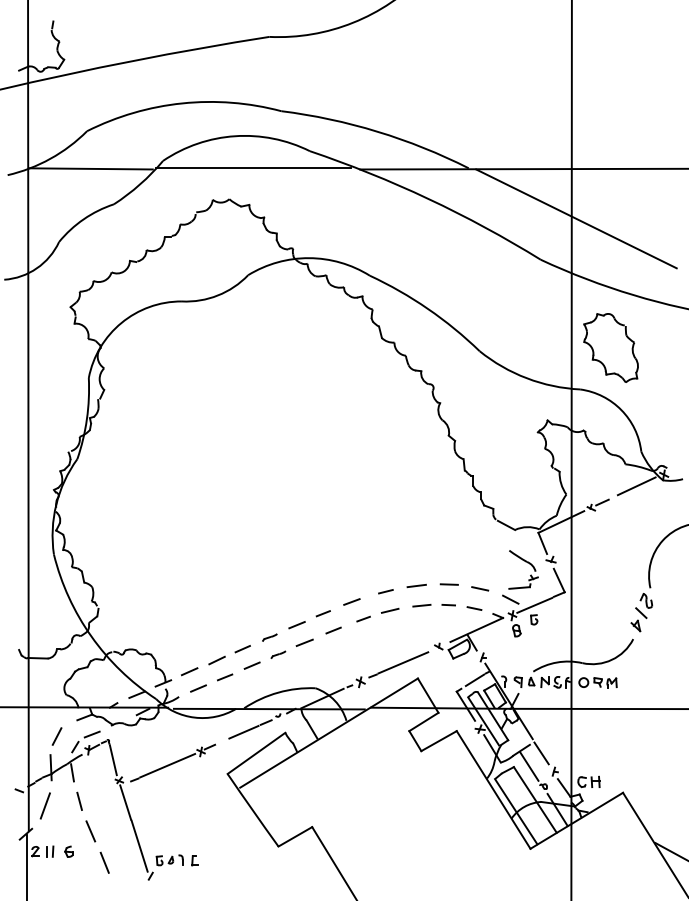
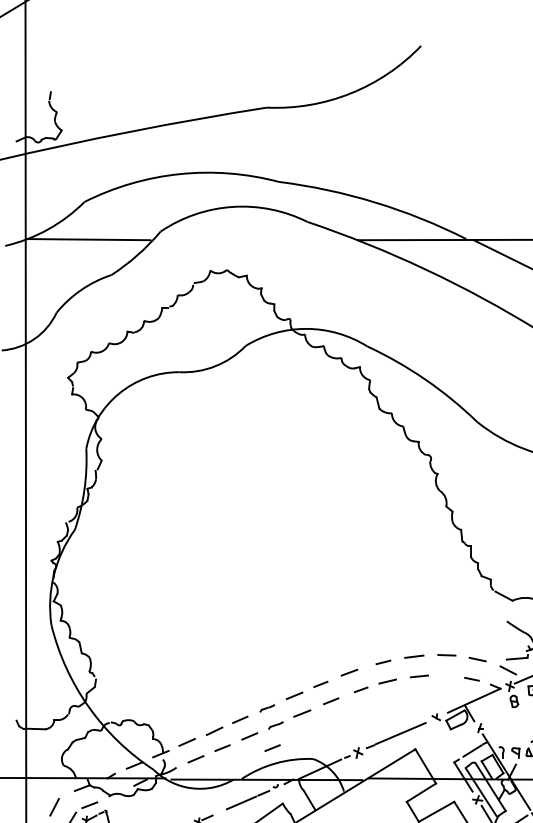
line: (253, 167) -> (251, 238), removed
line: (448, 605) -> (446, 676), removed
line: (275, 677) -> (273, 748), added

